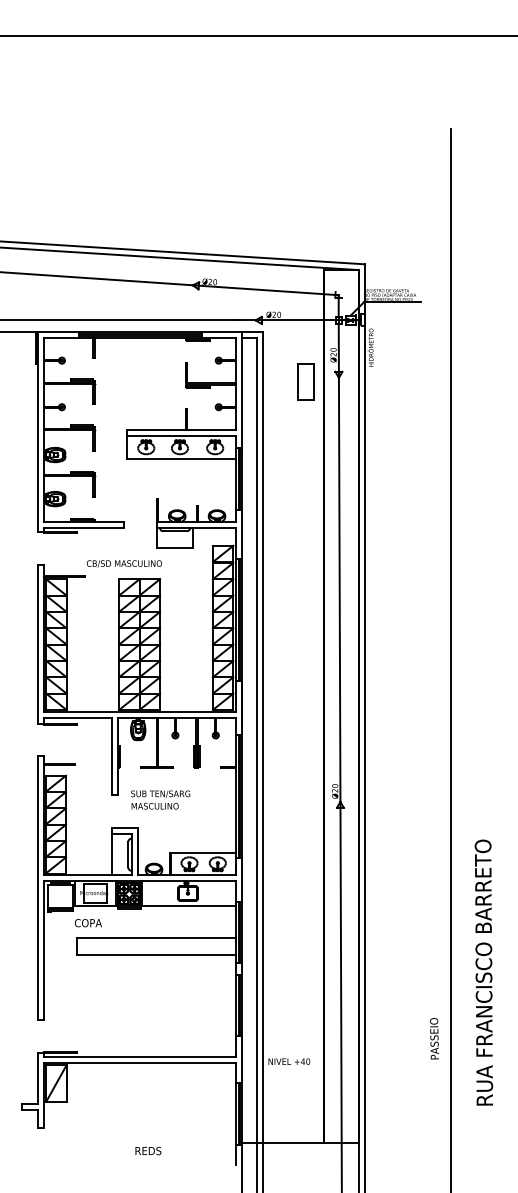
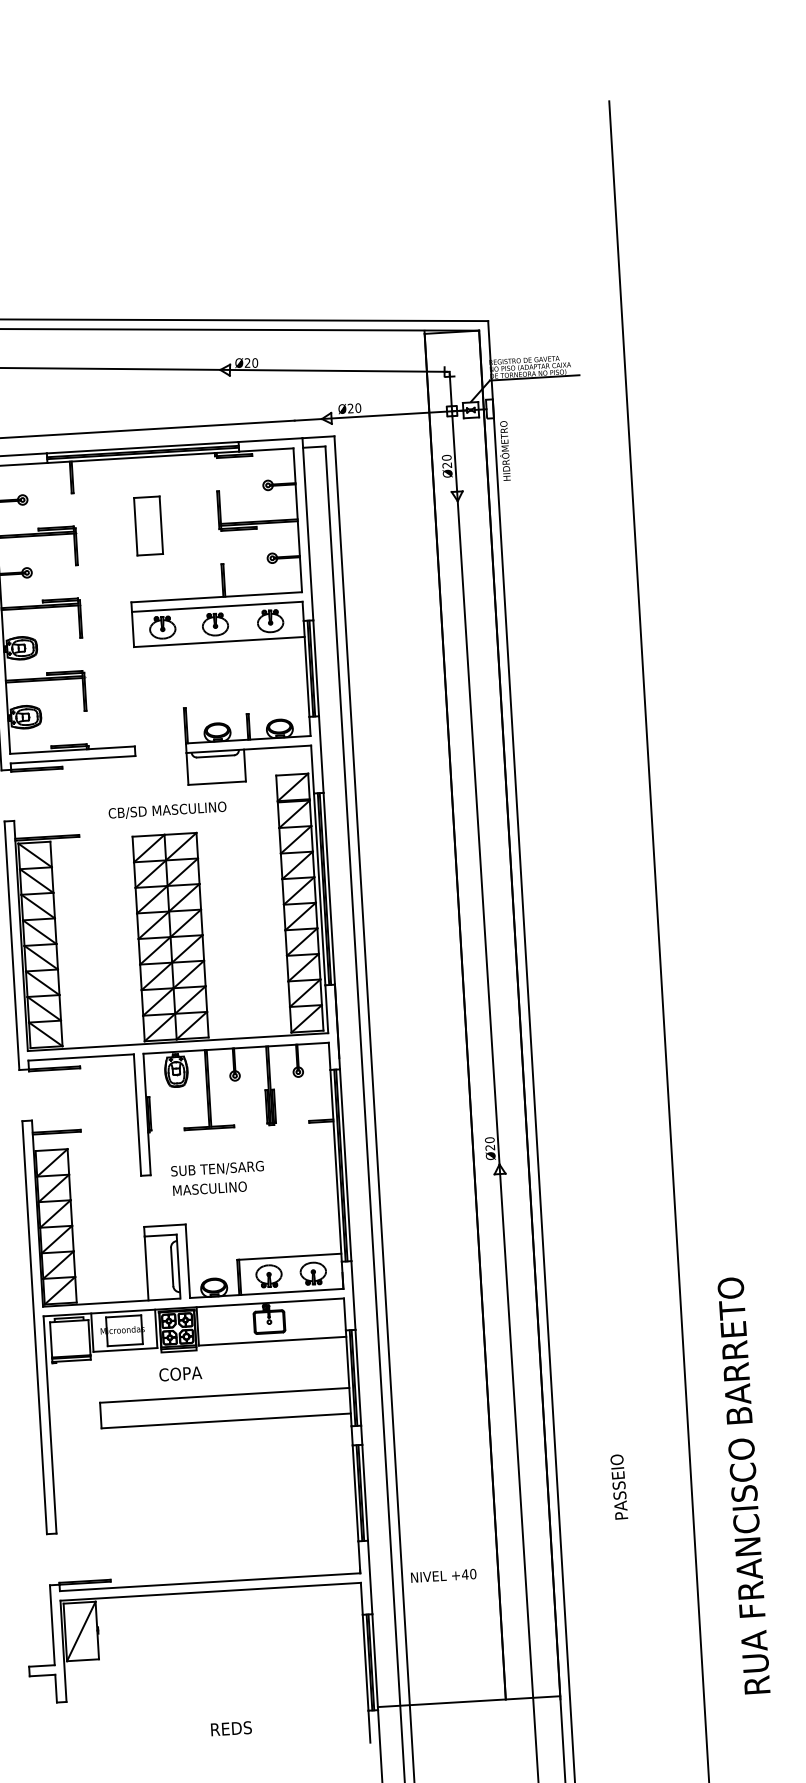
part: (305, 381) -> (147, 525), moved
text: (124, 563) -> (167, 809), moved
text: (88, 923) -> (180, 1374), moved
text: (483, 972) -> (743, 1485), moved
text: (434, 1038) -> (619, 1486), moved

